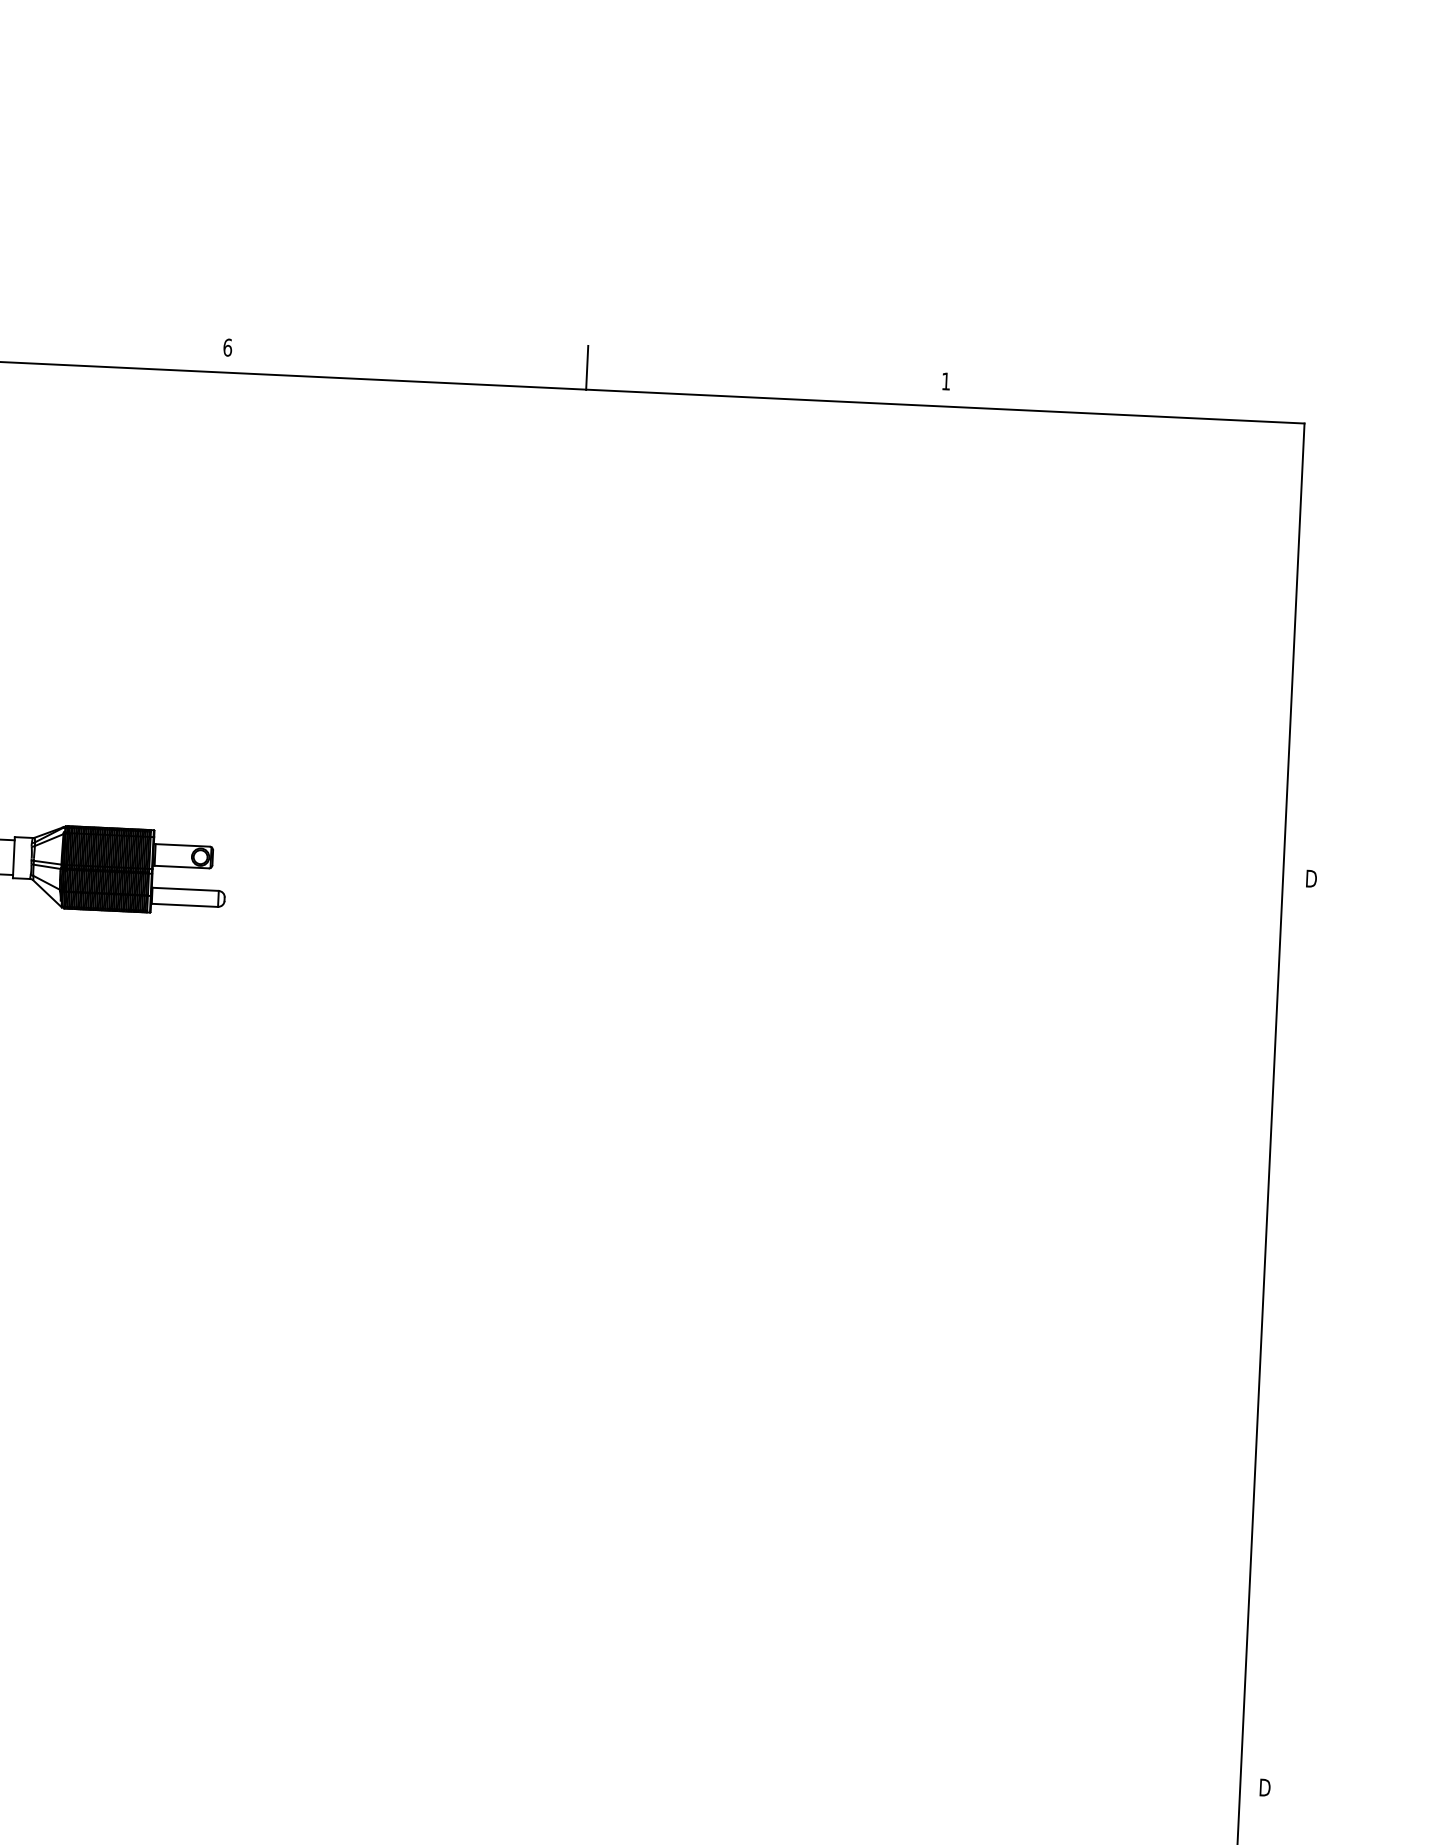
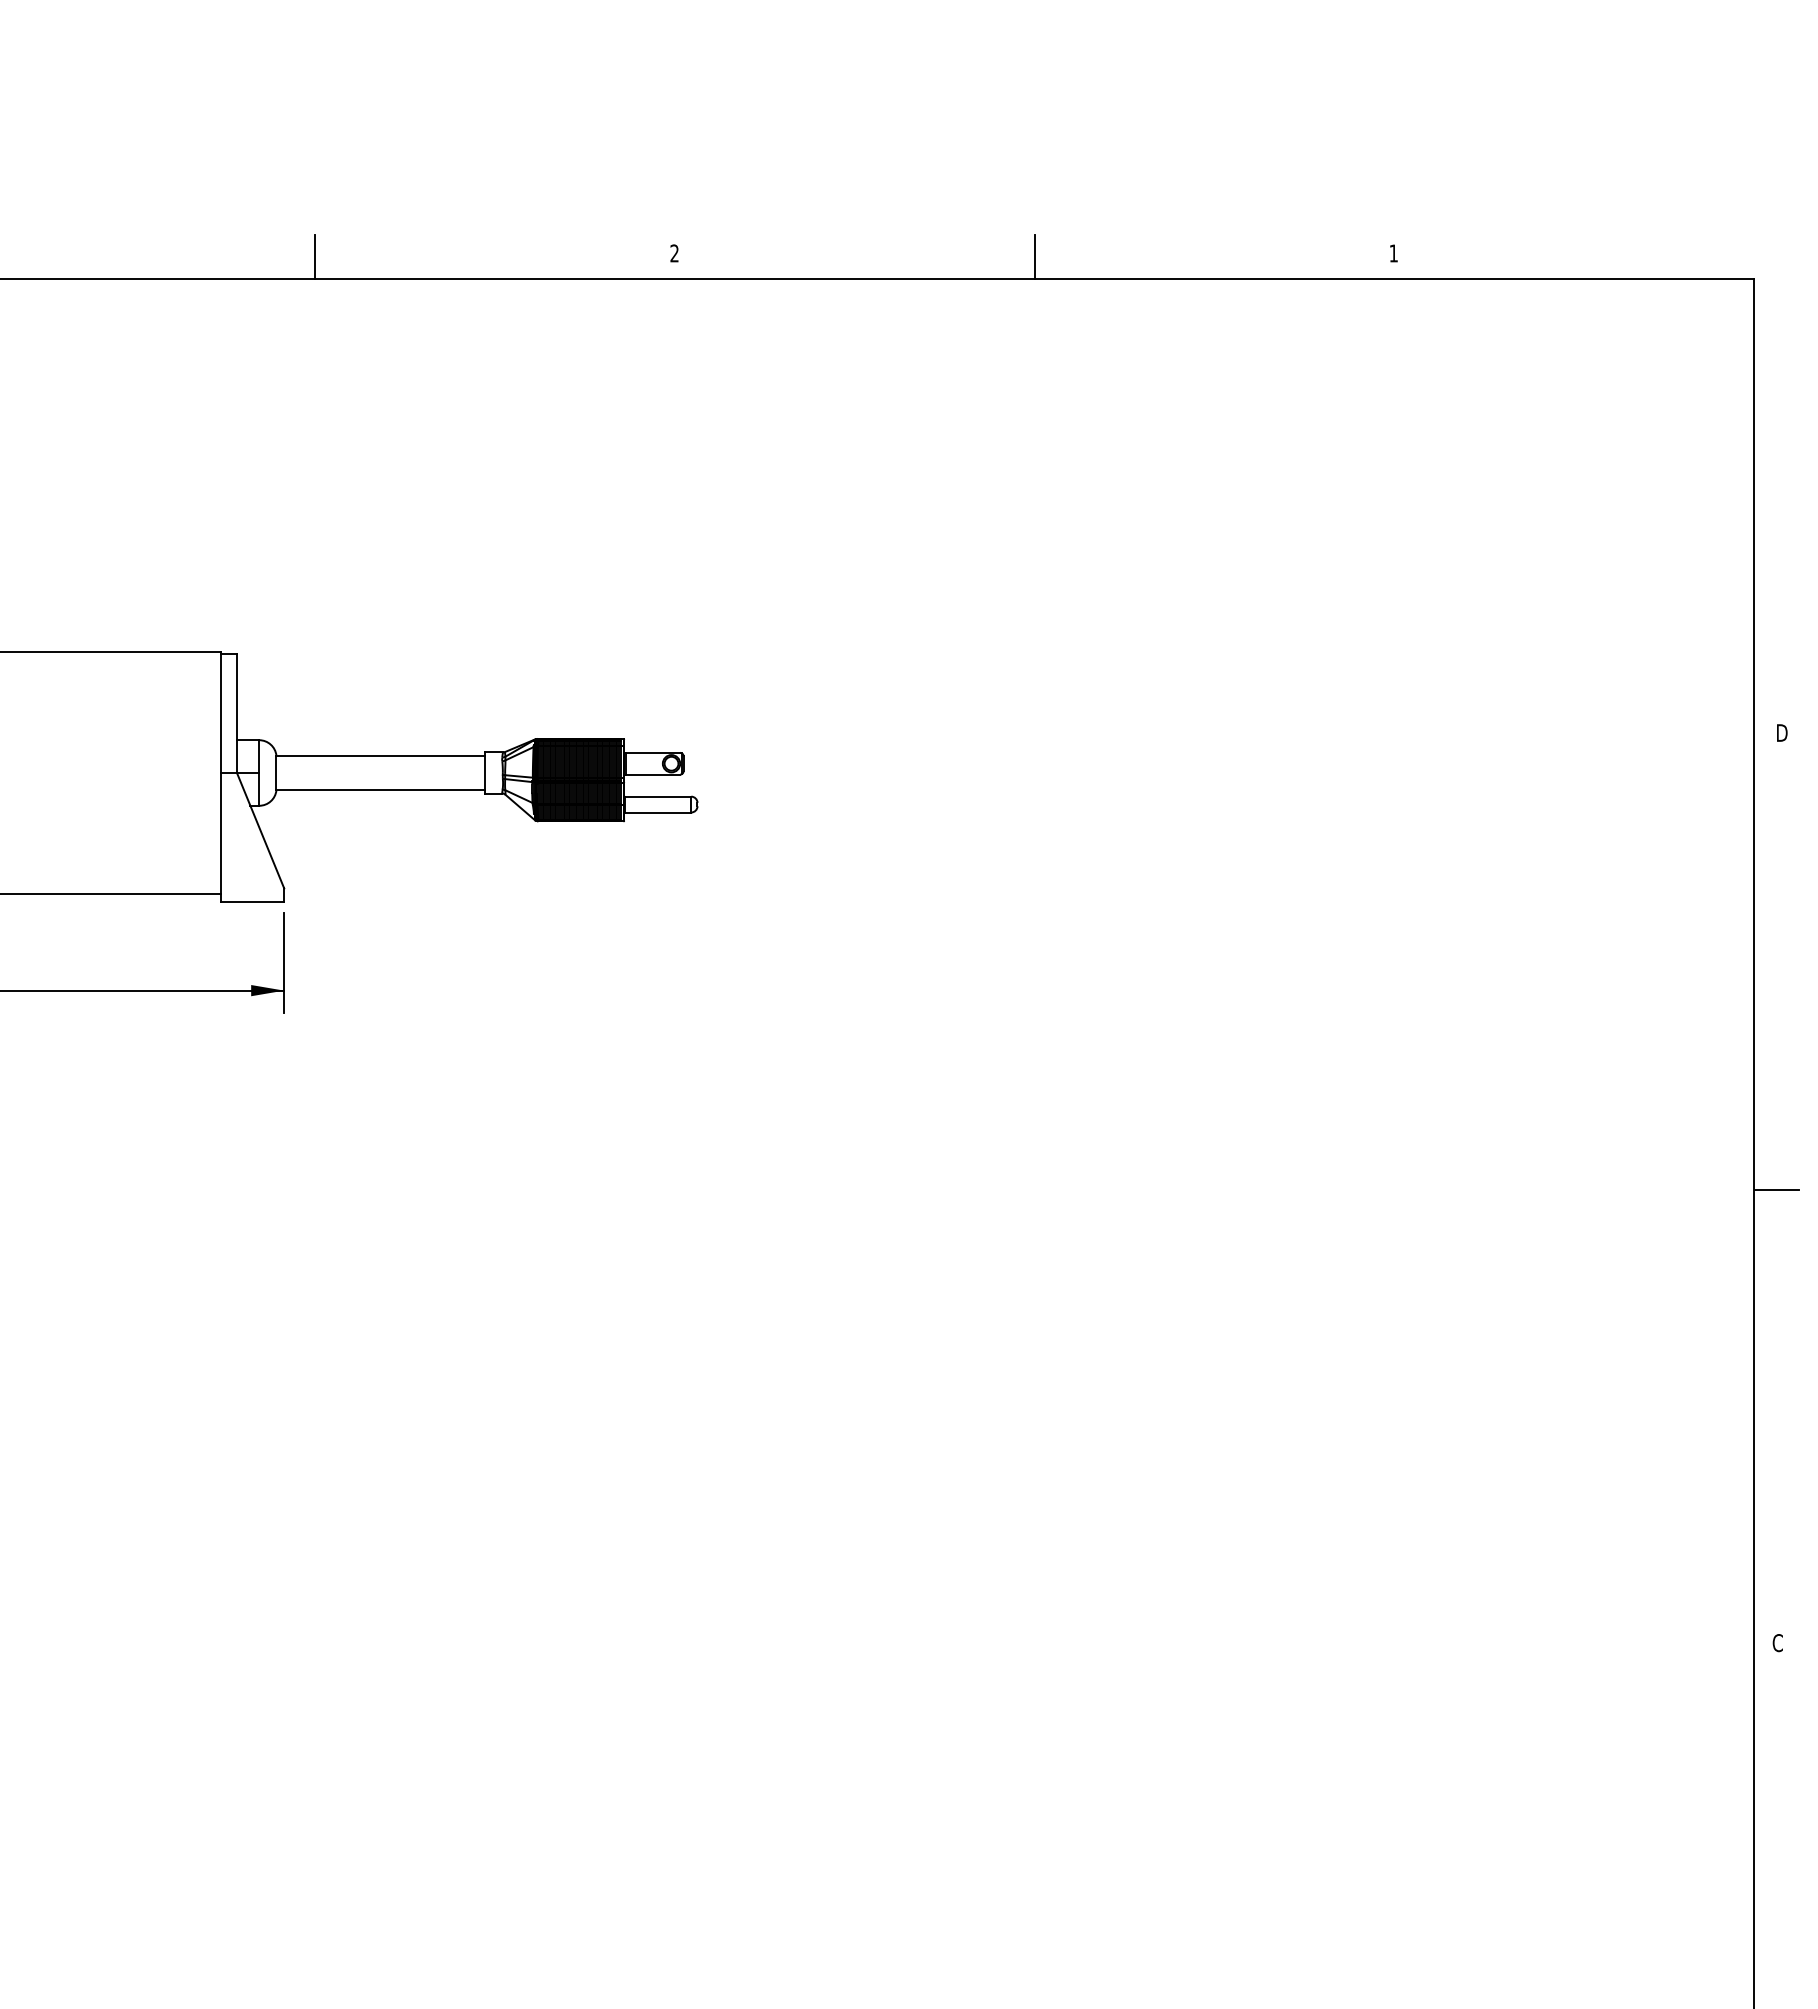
text: (227, 347) -> (674, 253), 6 -> 2
line: (1285, 1334) -> (1777, 1189), added
text: (1264, 1788) -> (1778, 1643), D -> C

